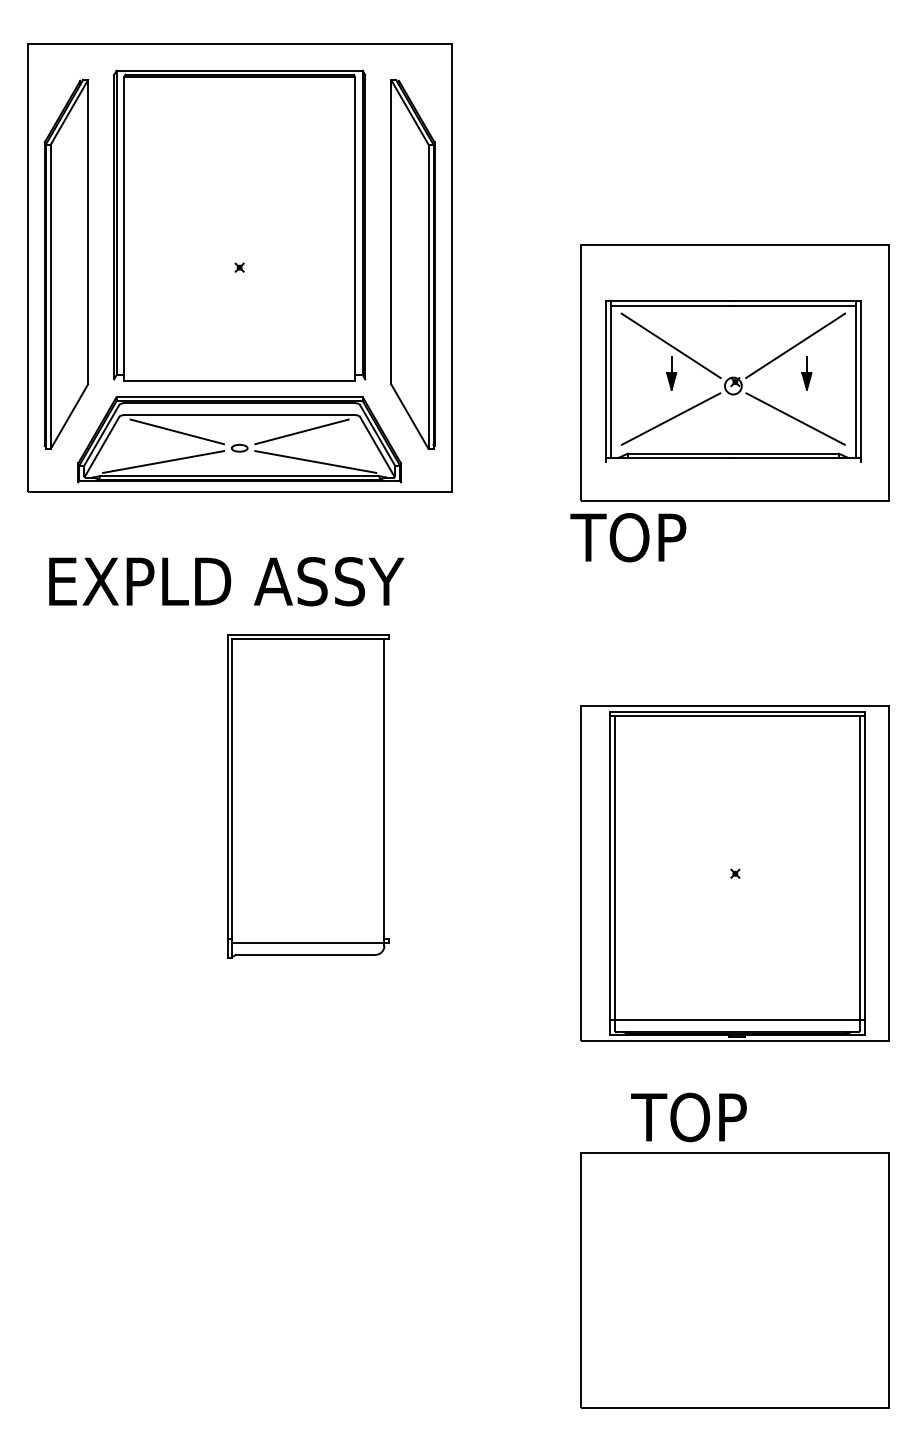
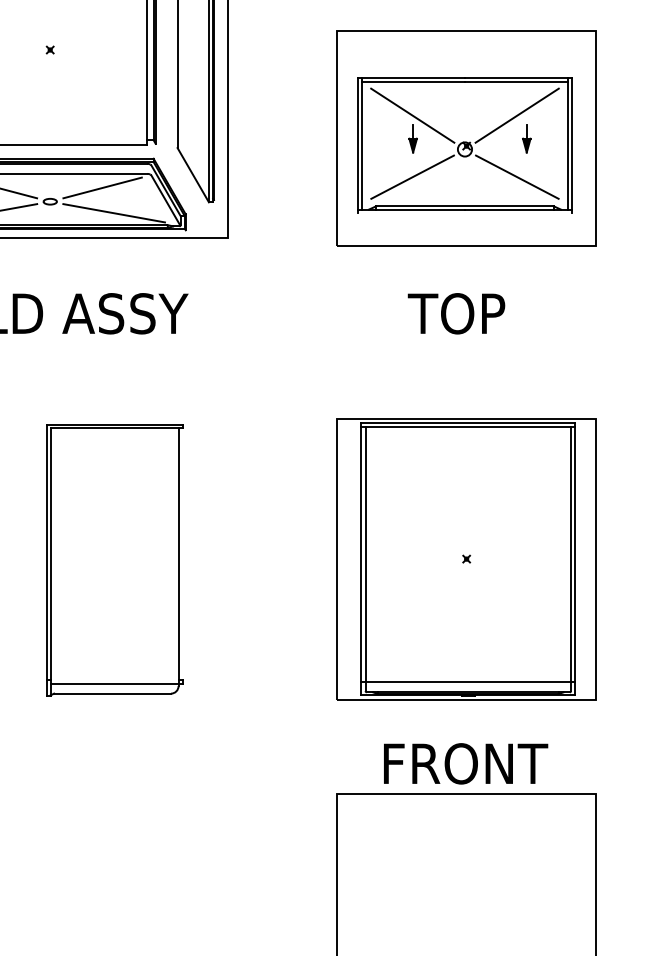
text: (628, 537) -> (456, 313), moved
part: (308, 796) -> (114, 560), moved
text: (731, 1117) -> (463, 763), TOP -> FRONT

